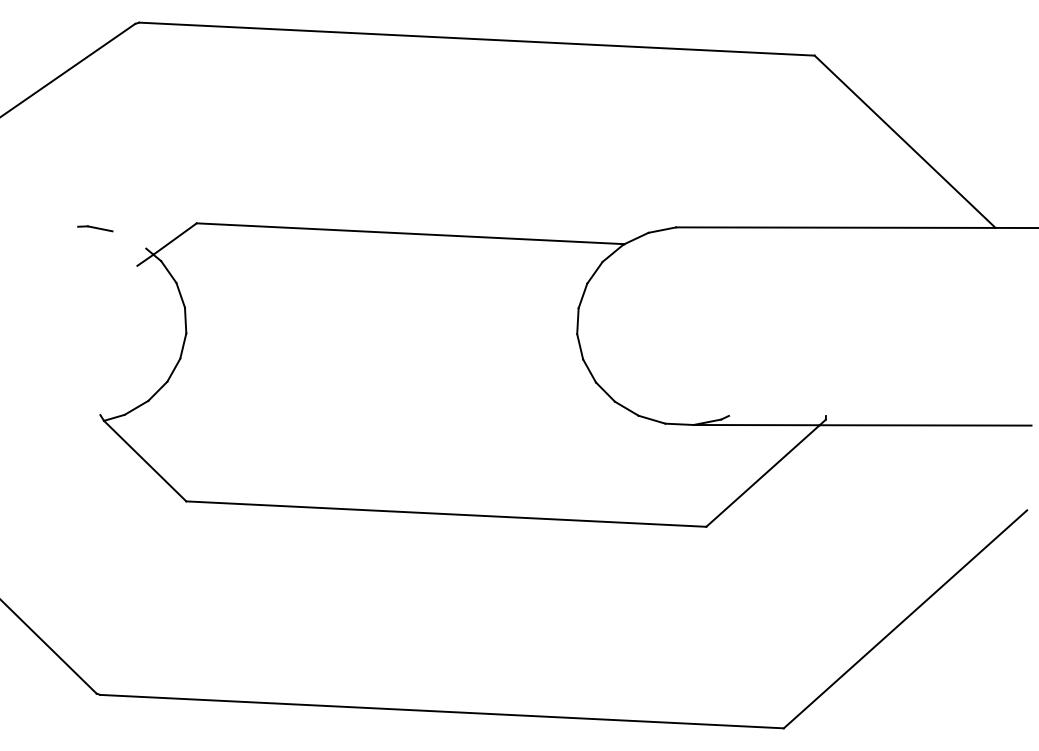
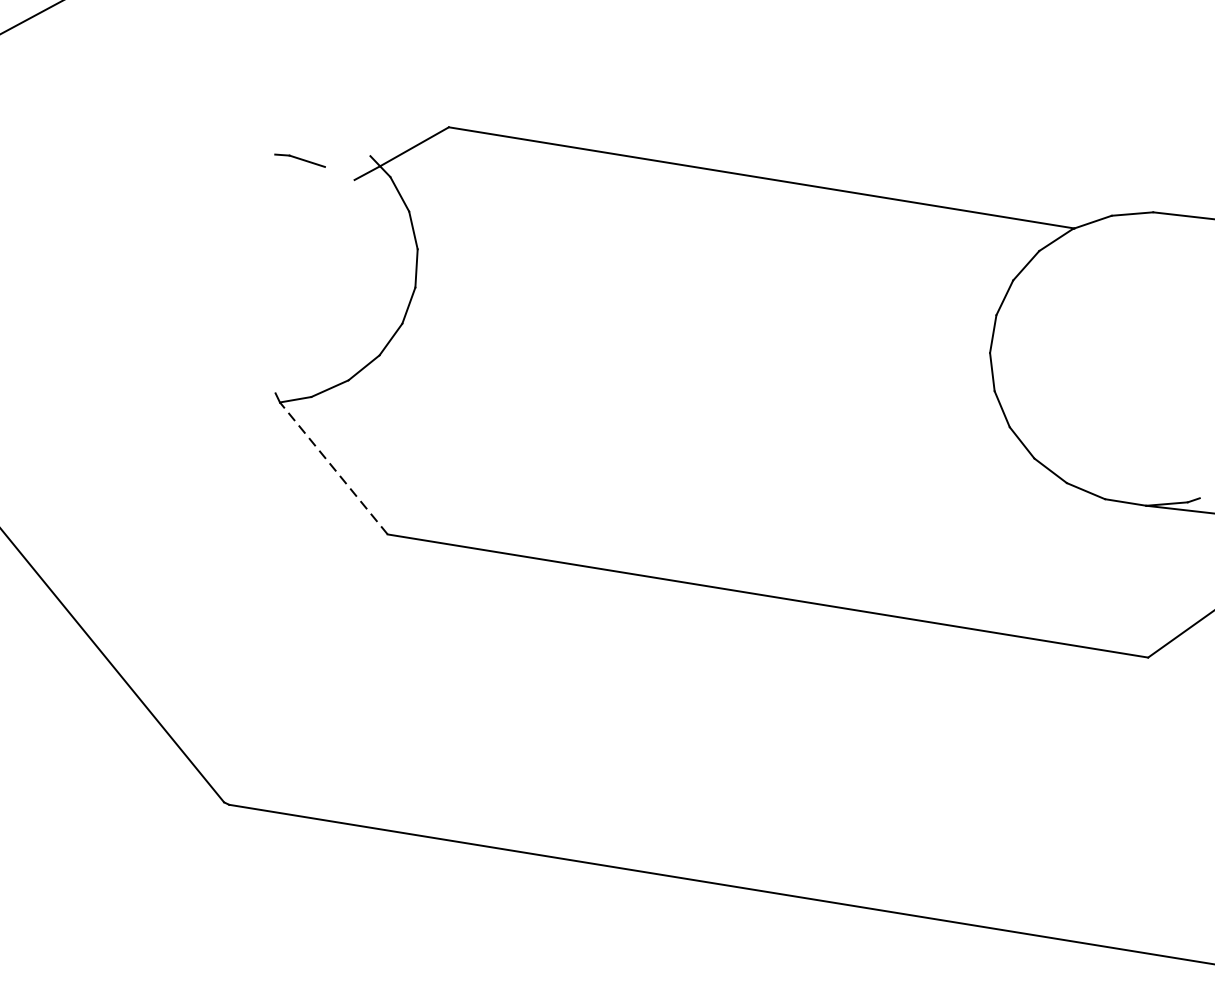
part: (95, 228) -> (300, 160), moved
line: (145, 461) -> (334, 469), solid -> dashed

